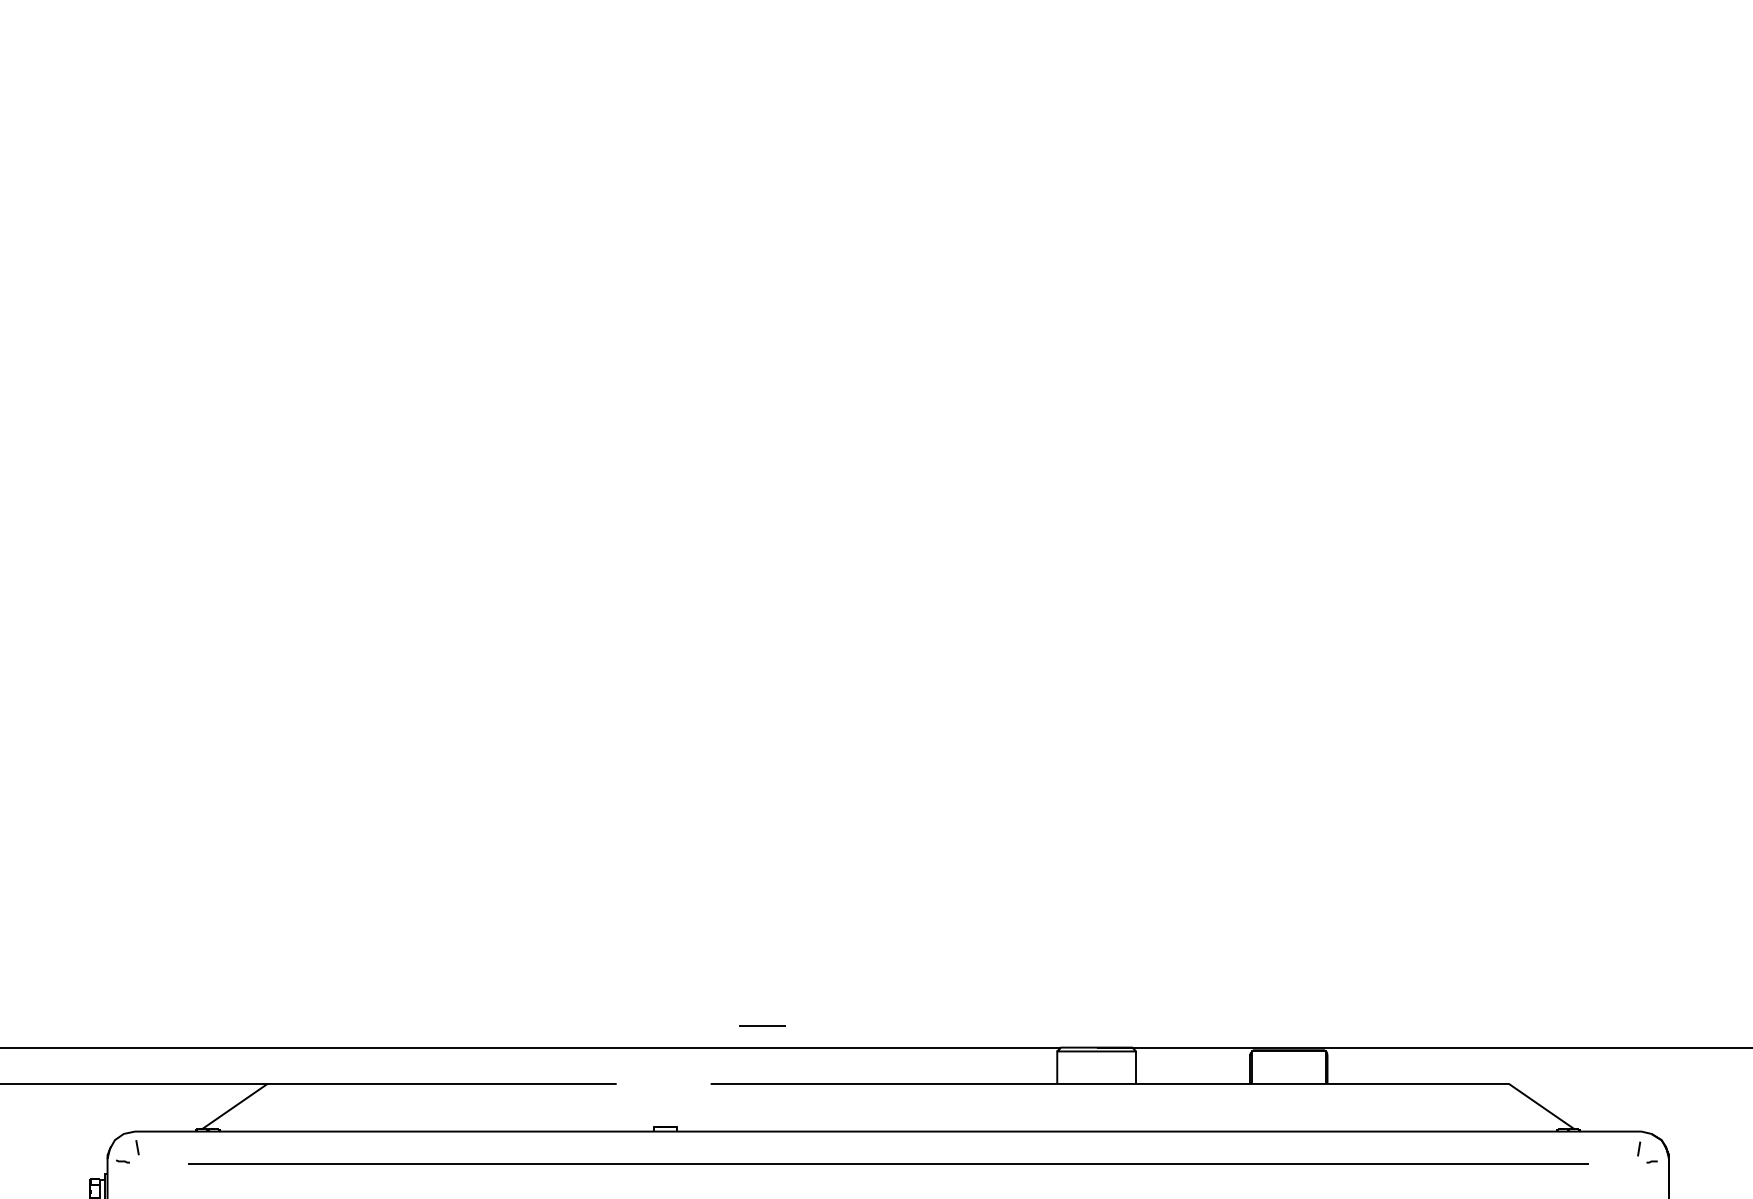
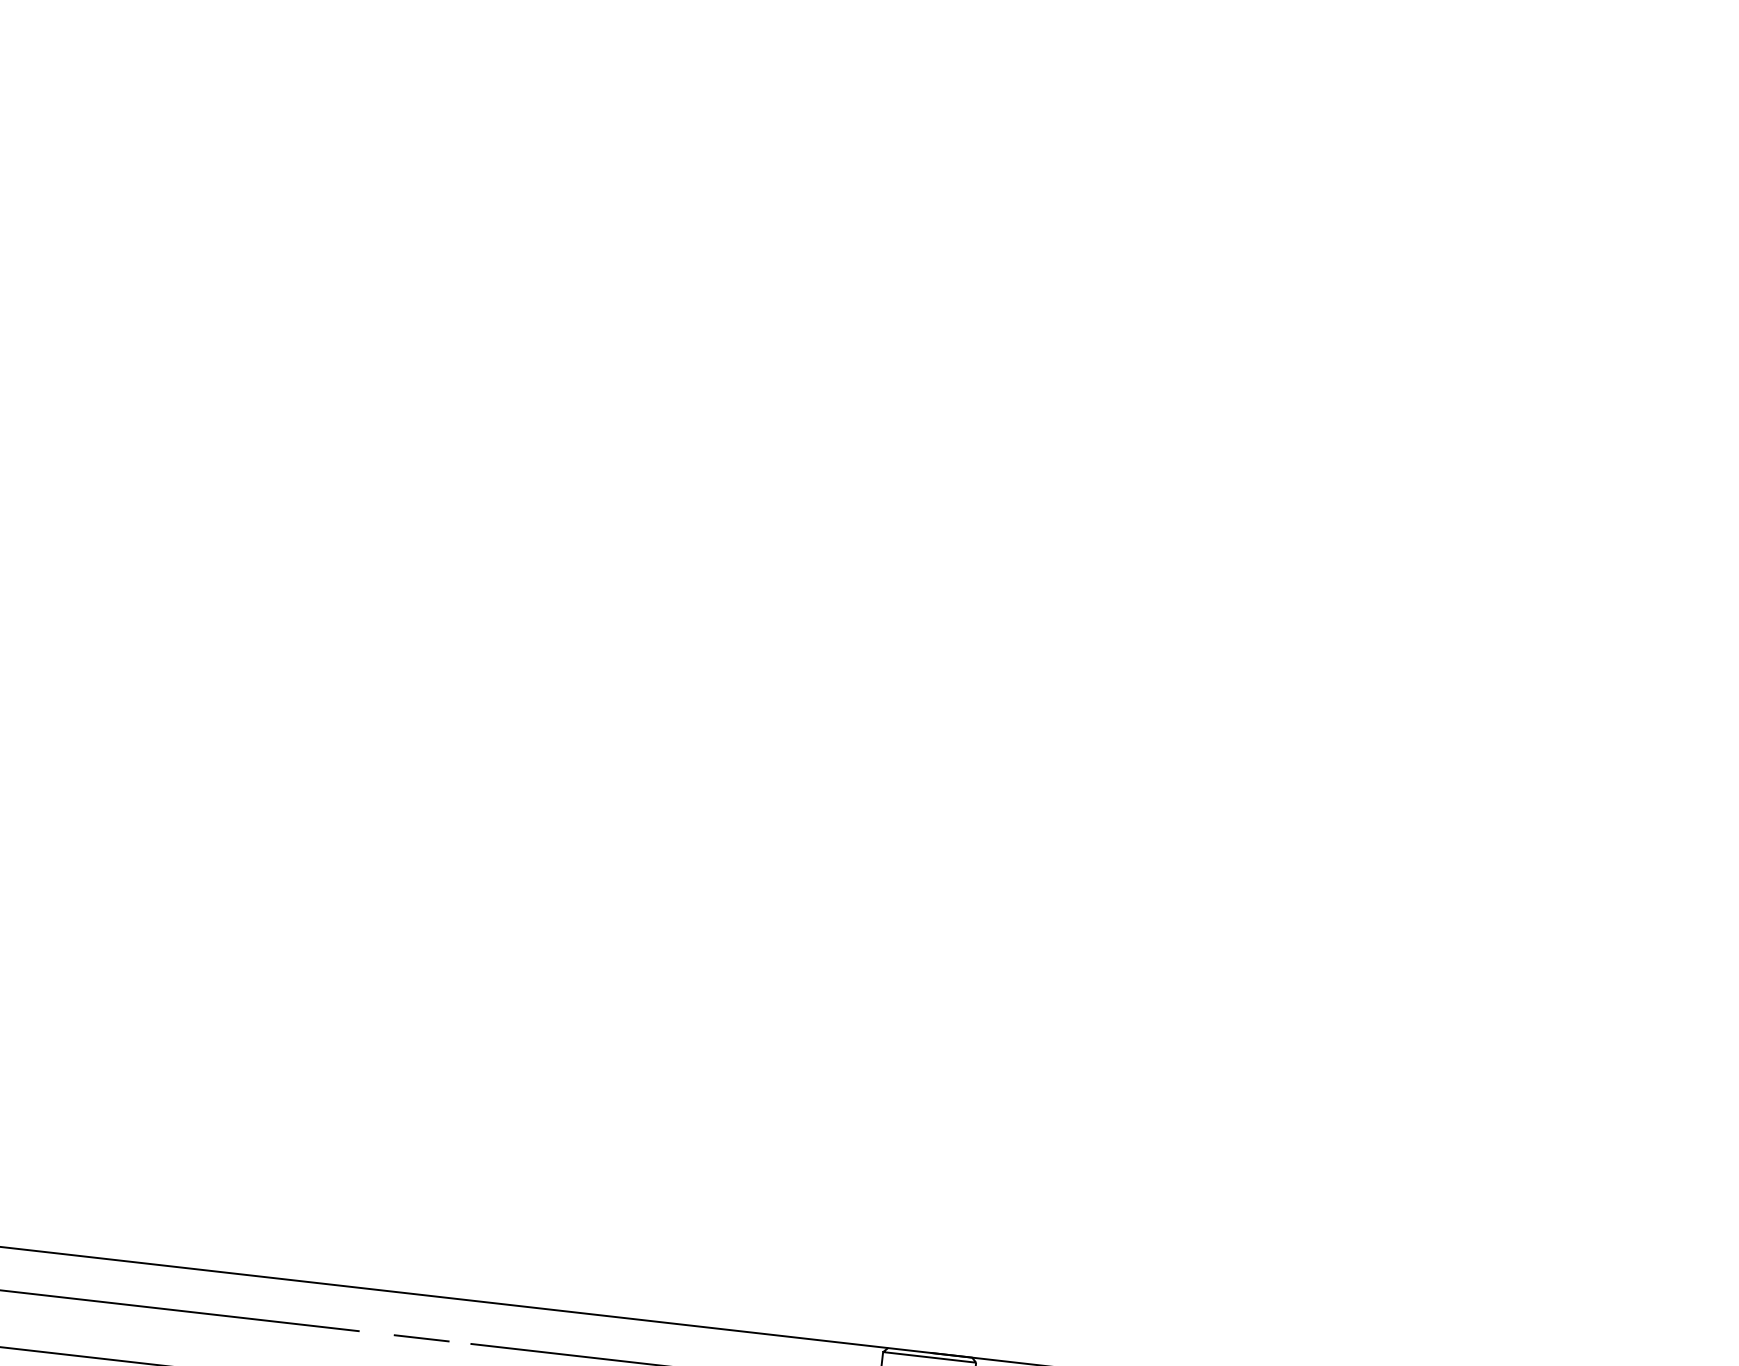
line: (762, 1025) -> (421, 1337), moved

